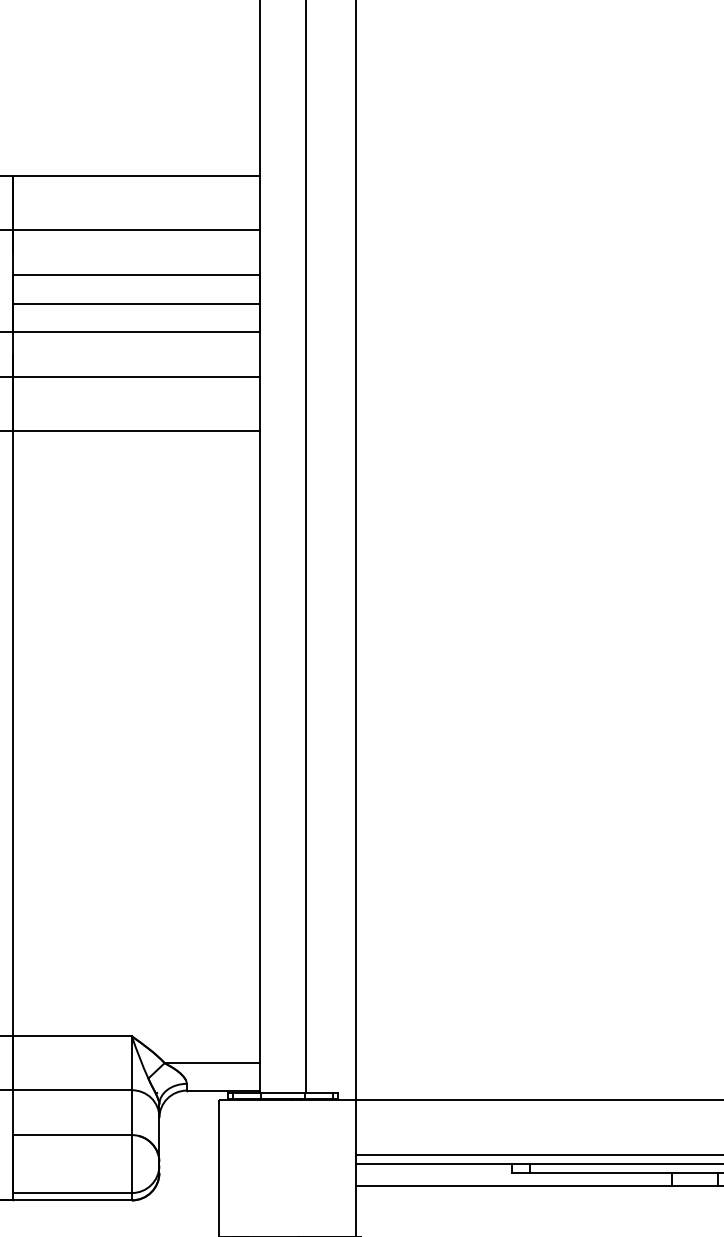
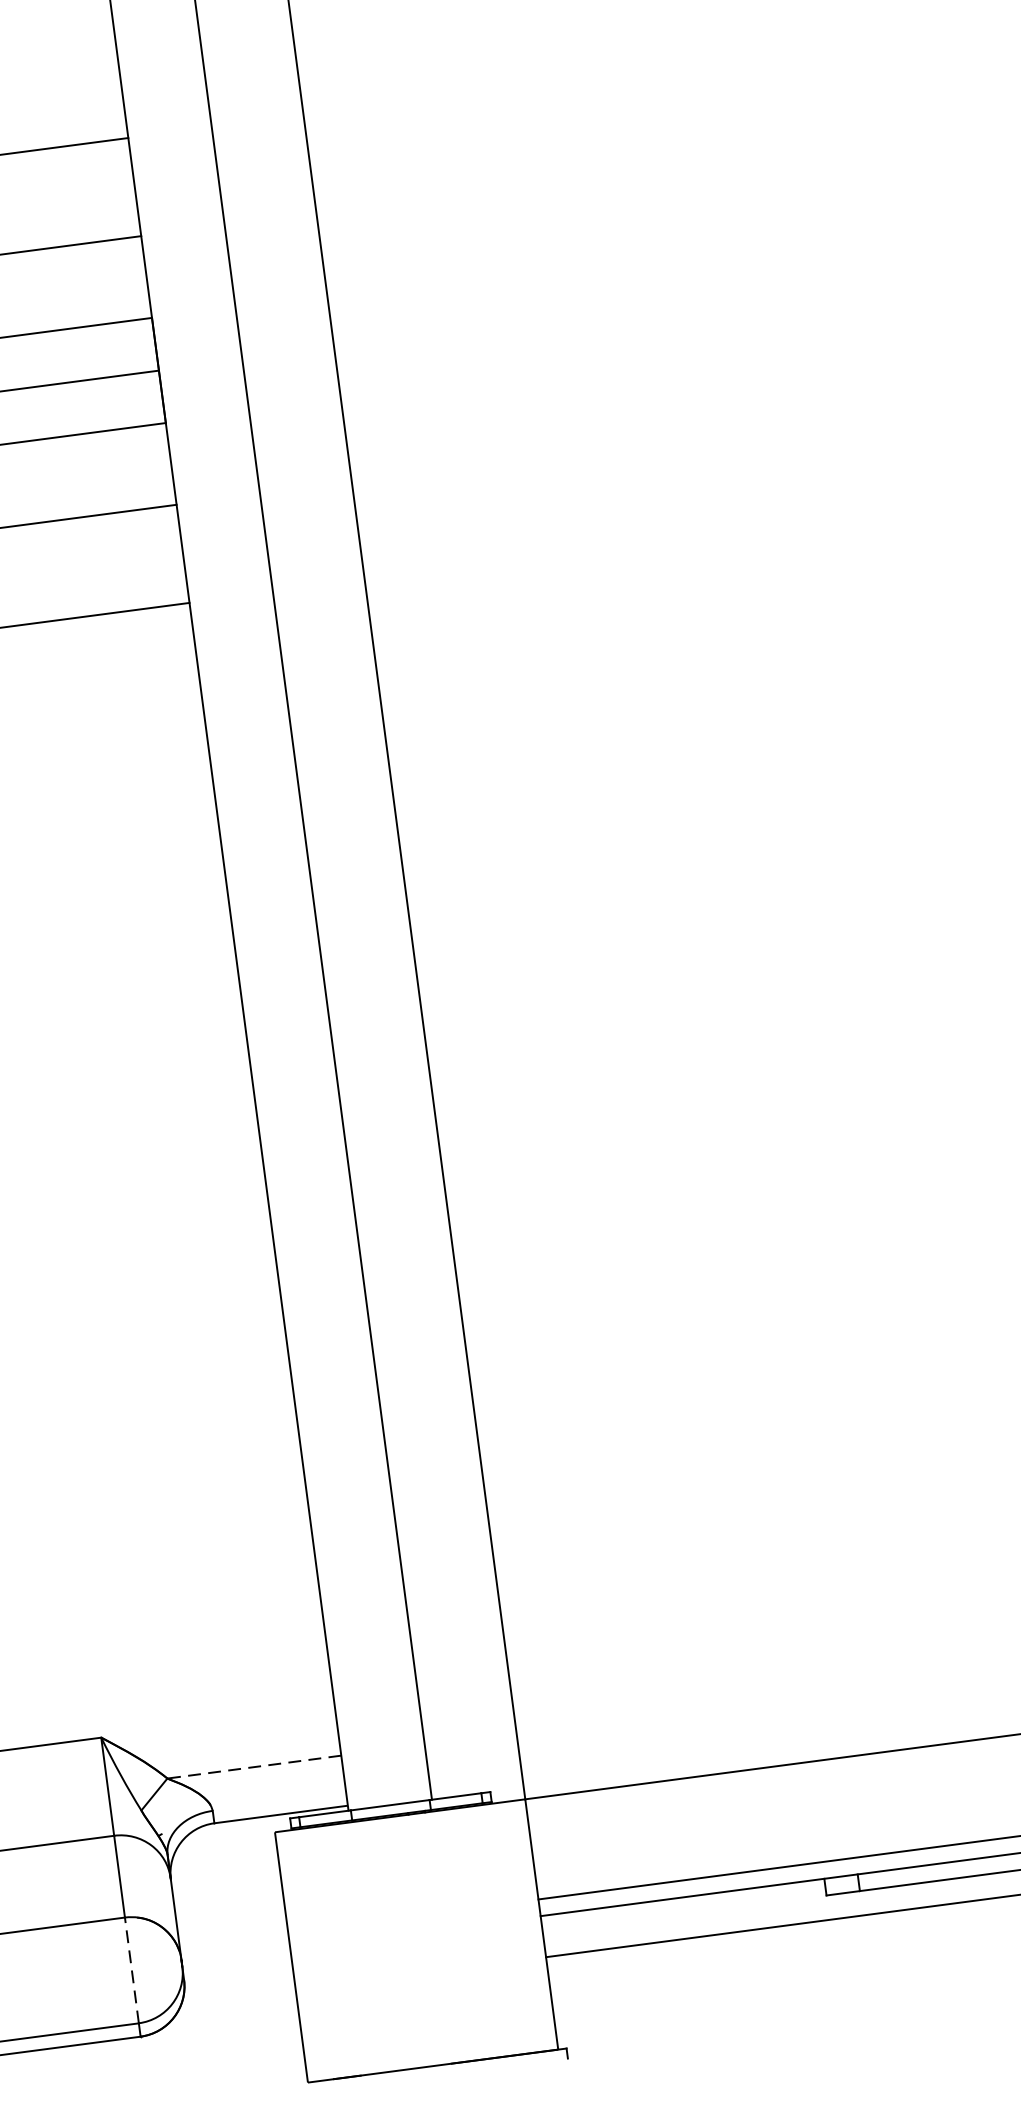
line: (212, 1063) -> (254, 1767), solid -> dashed
line: (131, 1163) -> (130, 1969), solid -> dashed

